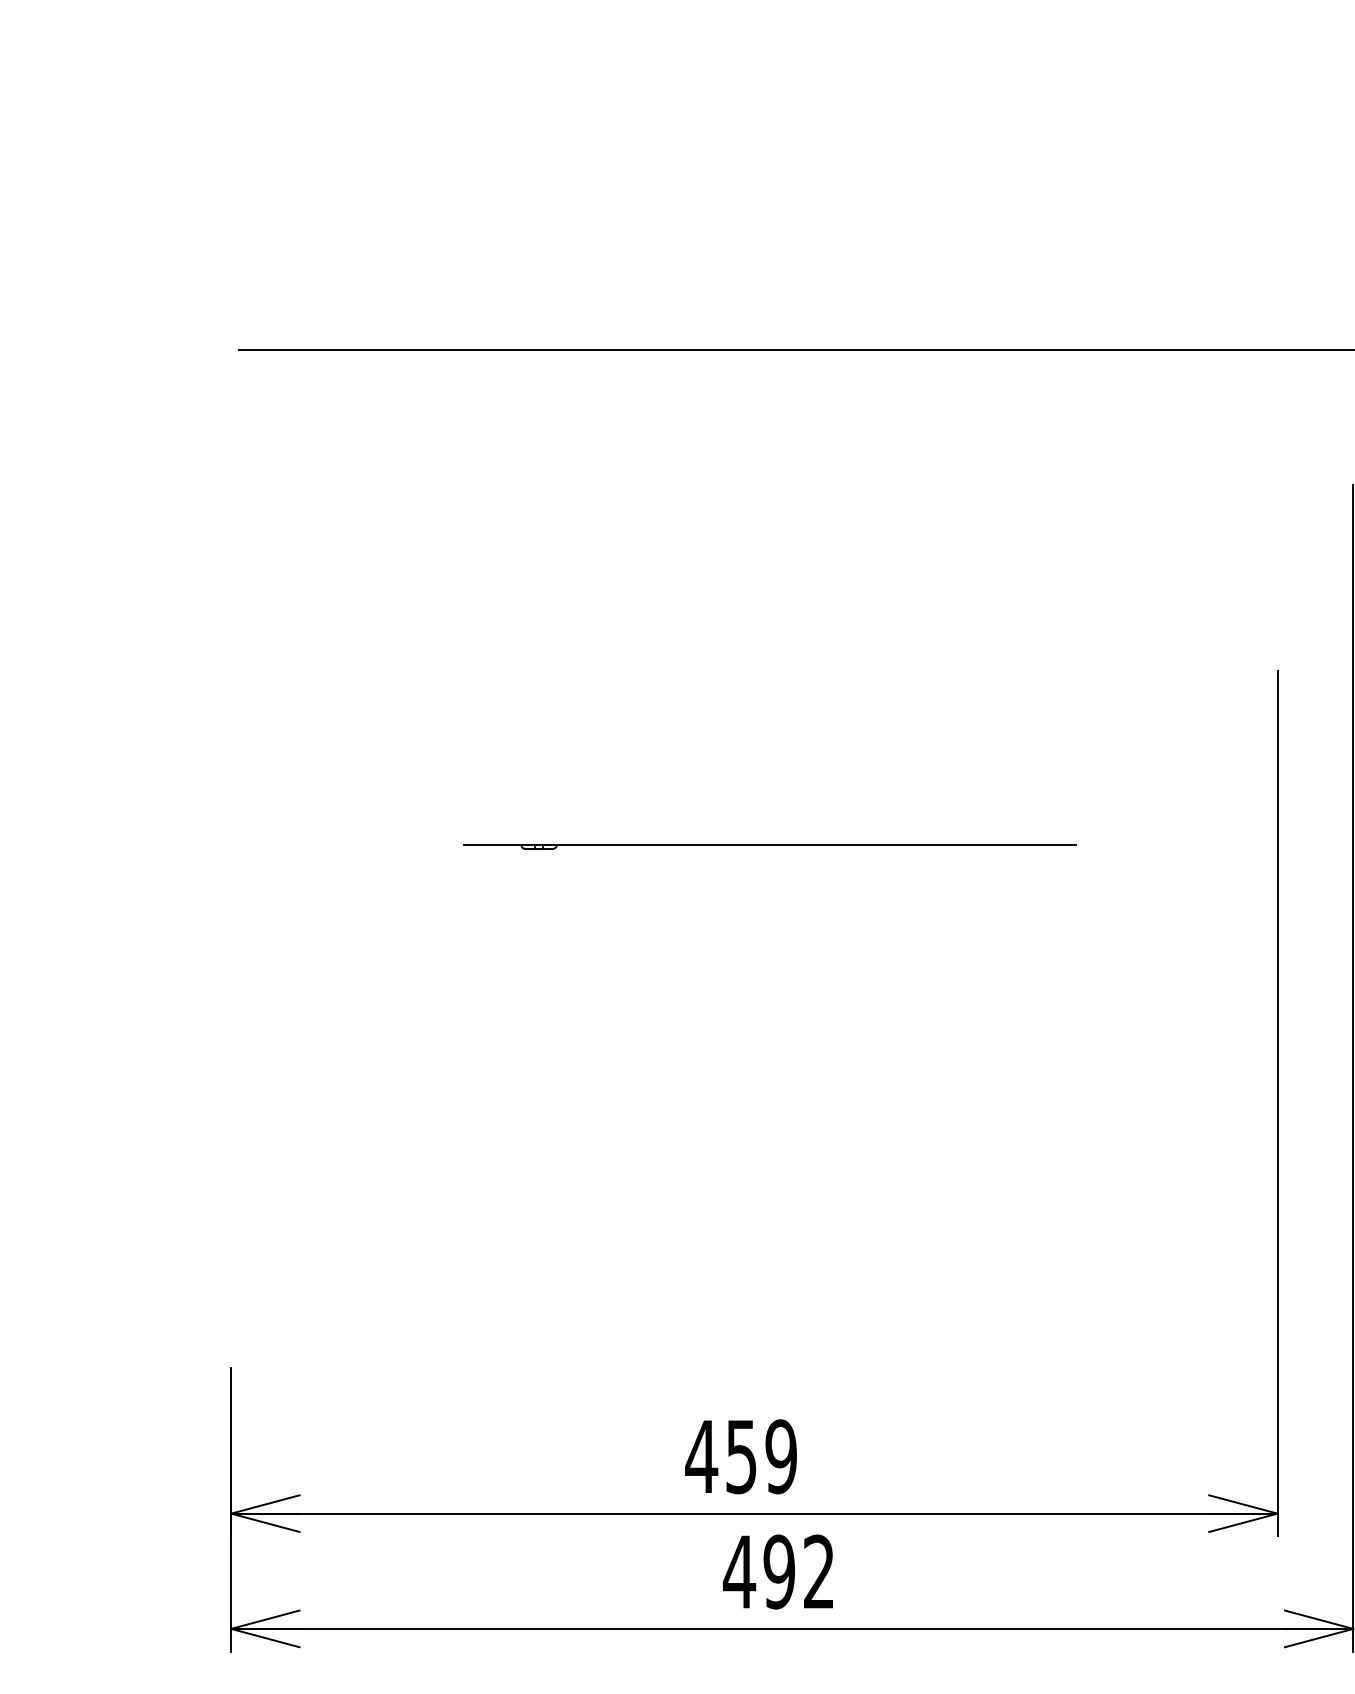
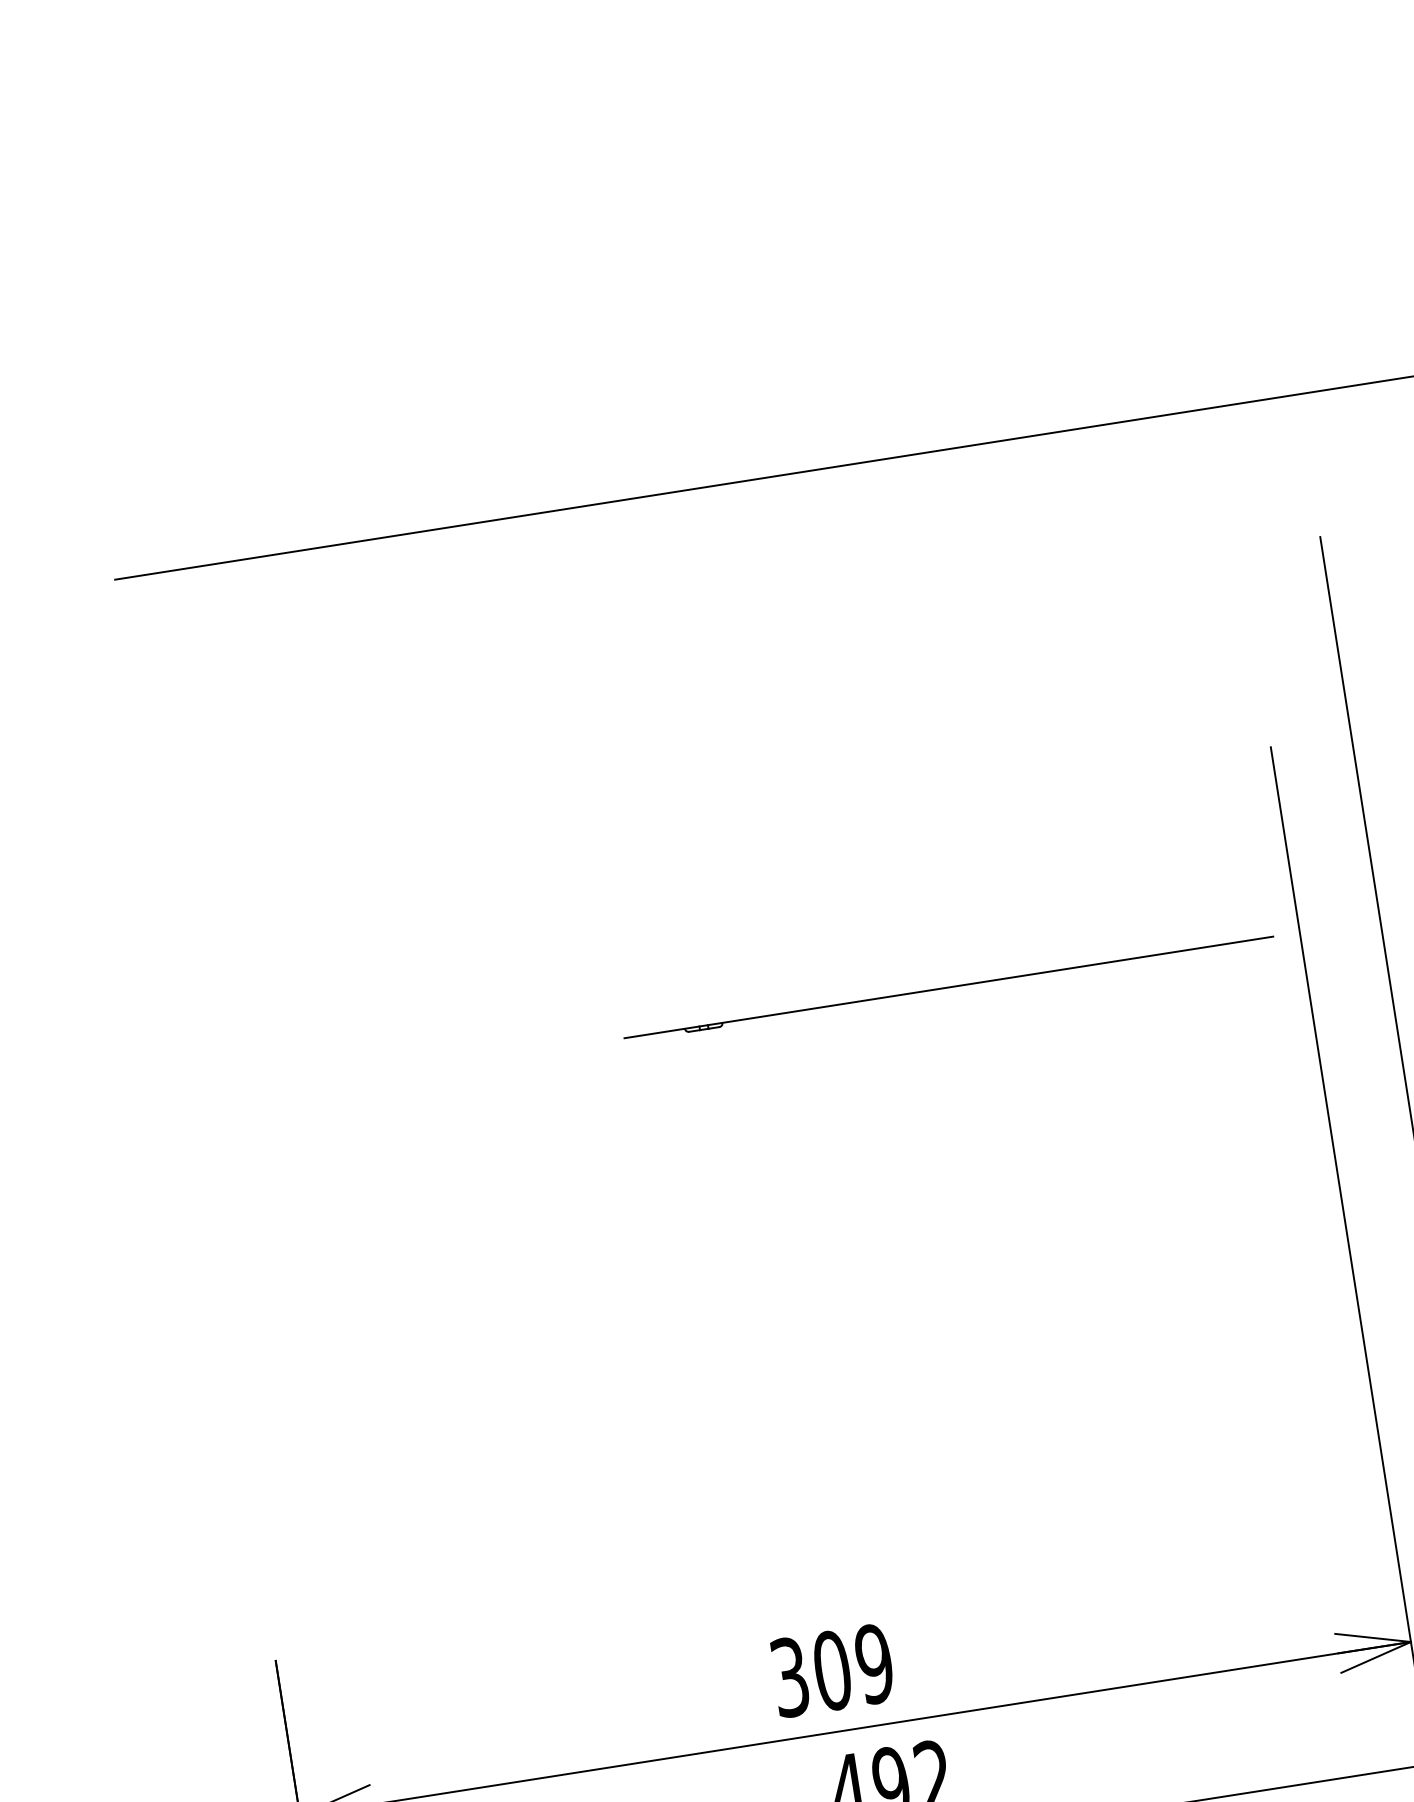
part: (769, 846) -> (948, 988), moved
text: (721, 1456) -> (811, 1673), 459 -> 309

